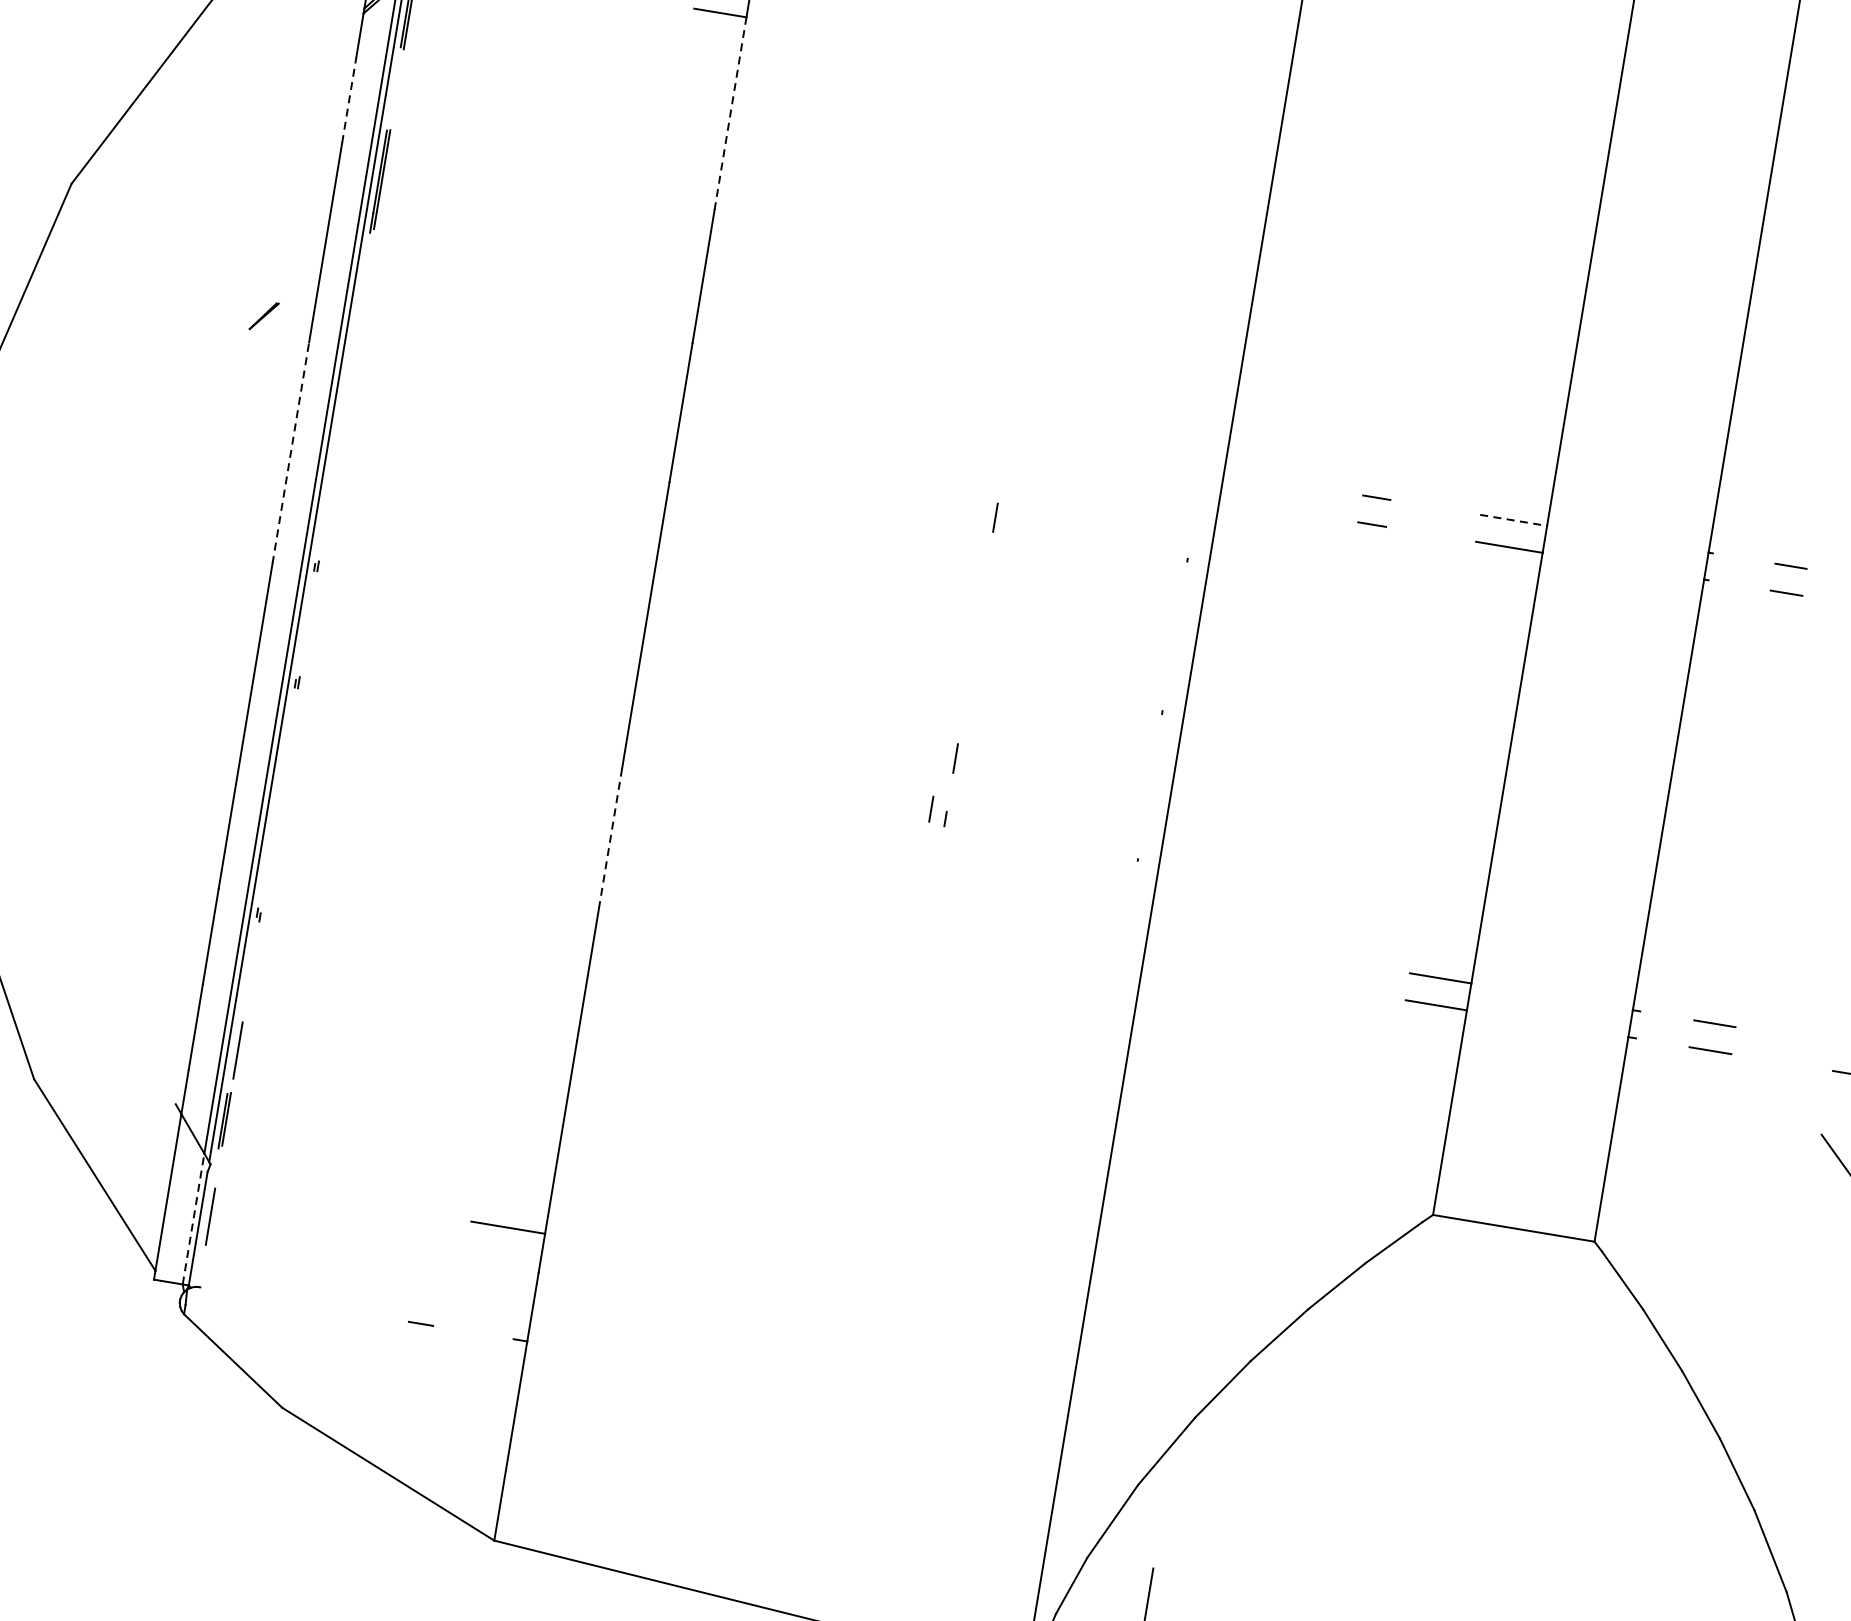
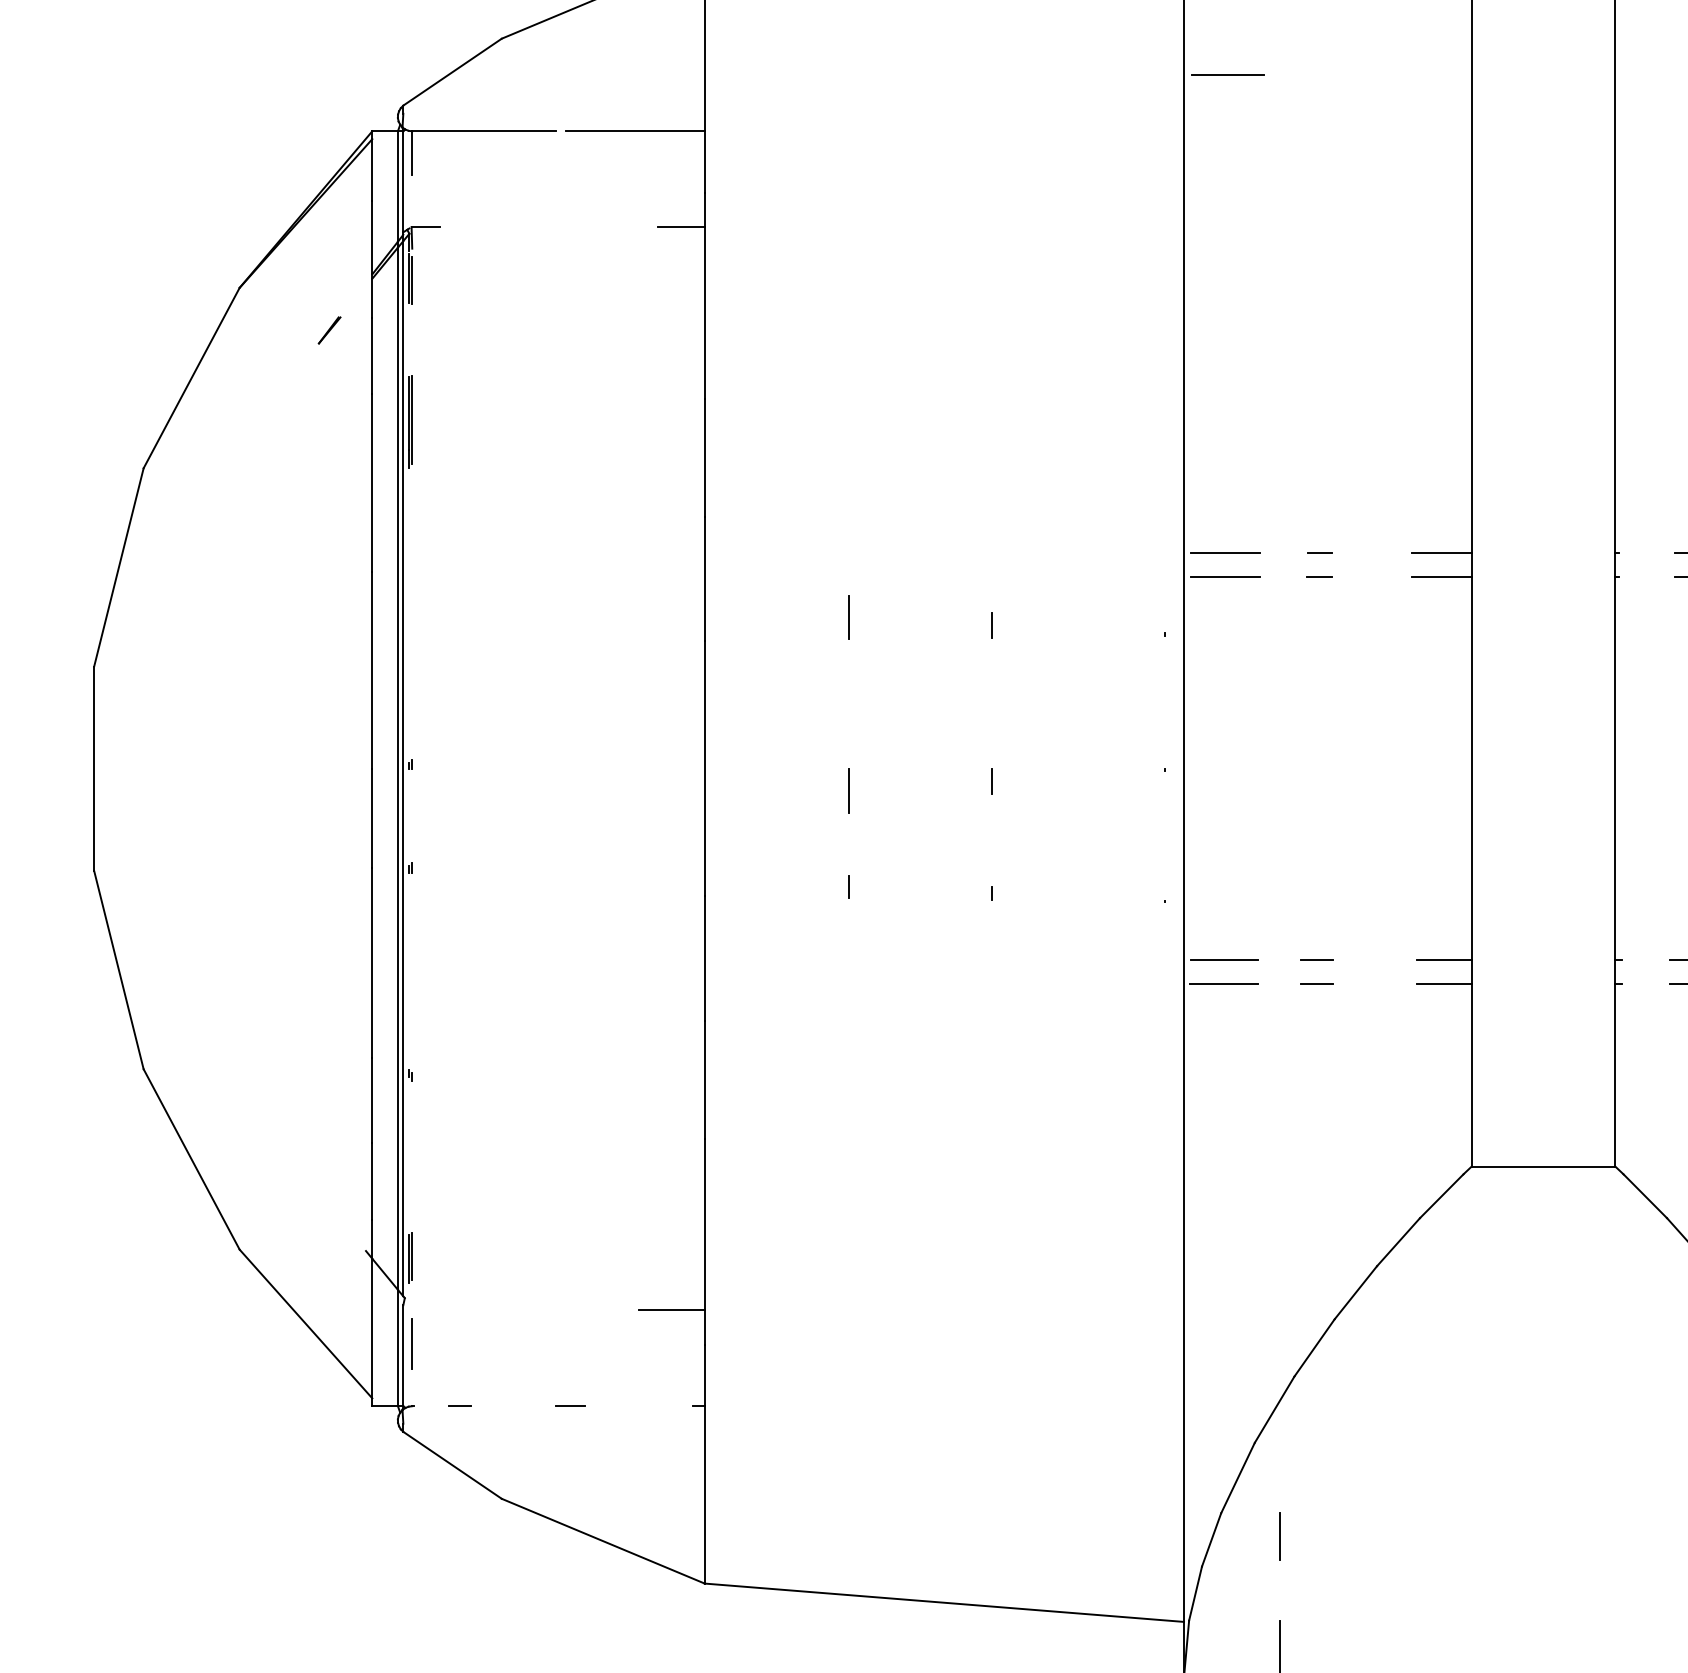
line: (349, 99) -> (372, 355), dashed -> solid
line: (730, 113) -> (704, 312), dashed -> solid
line: (264, 316) -> (329, 330), moved
line: (291, 452) -> (372, 669), dashed -> solid
line: (1270, 480) -> (1225, 553), added
line: (835, 482) -> (848, 617), added
line: (1266, 507) -> (1225, 577), added
line: (1513, 520) -> (1441, 553), dashed -> solid
line: (803, 676) -> (848, 790), added
line: (954, 758) -> (991, 781), moved
line: (931, 808) -> (848, 886), moved
line: (610, 838) -> (704, 958), dashed -> solid
line: (1192, 937) -> (1223, 960), added
line: (1298, 954) -> (1317, 960), added
line: (1188, 964) -> (1223, 984), added
line: (1292, 981) -> (1316, 984), added
line: (237, 1050) -> (411, 1195), removed
line: (193, 1218) -> (397, 1347), dashed -> solid
line: (375, 1316) -> (569, 1406), added
line: (420, 1322) -> (459, 1405), moved

